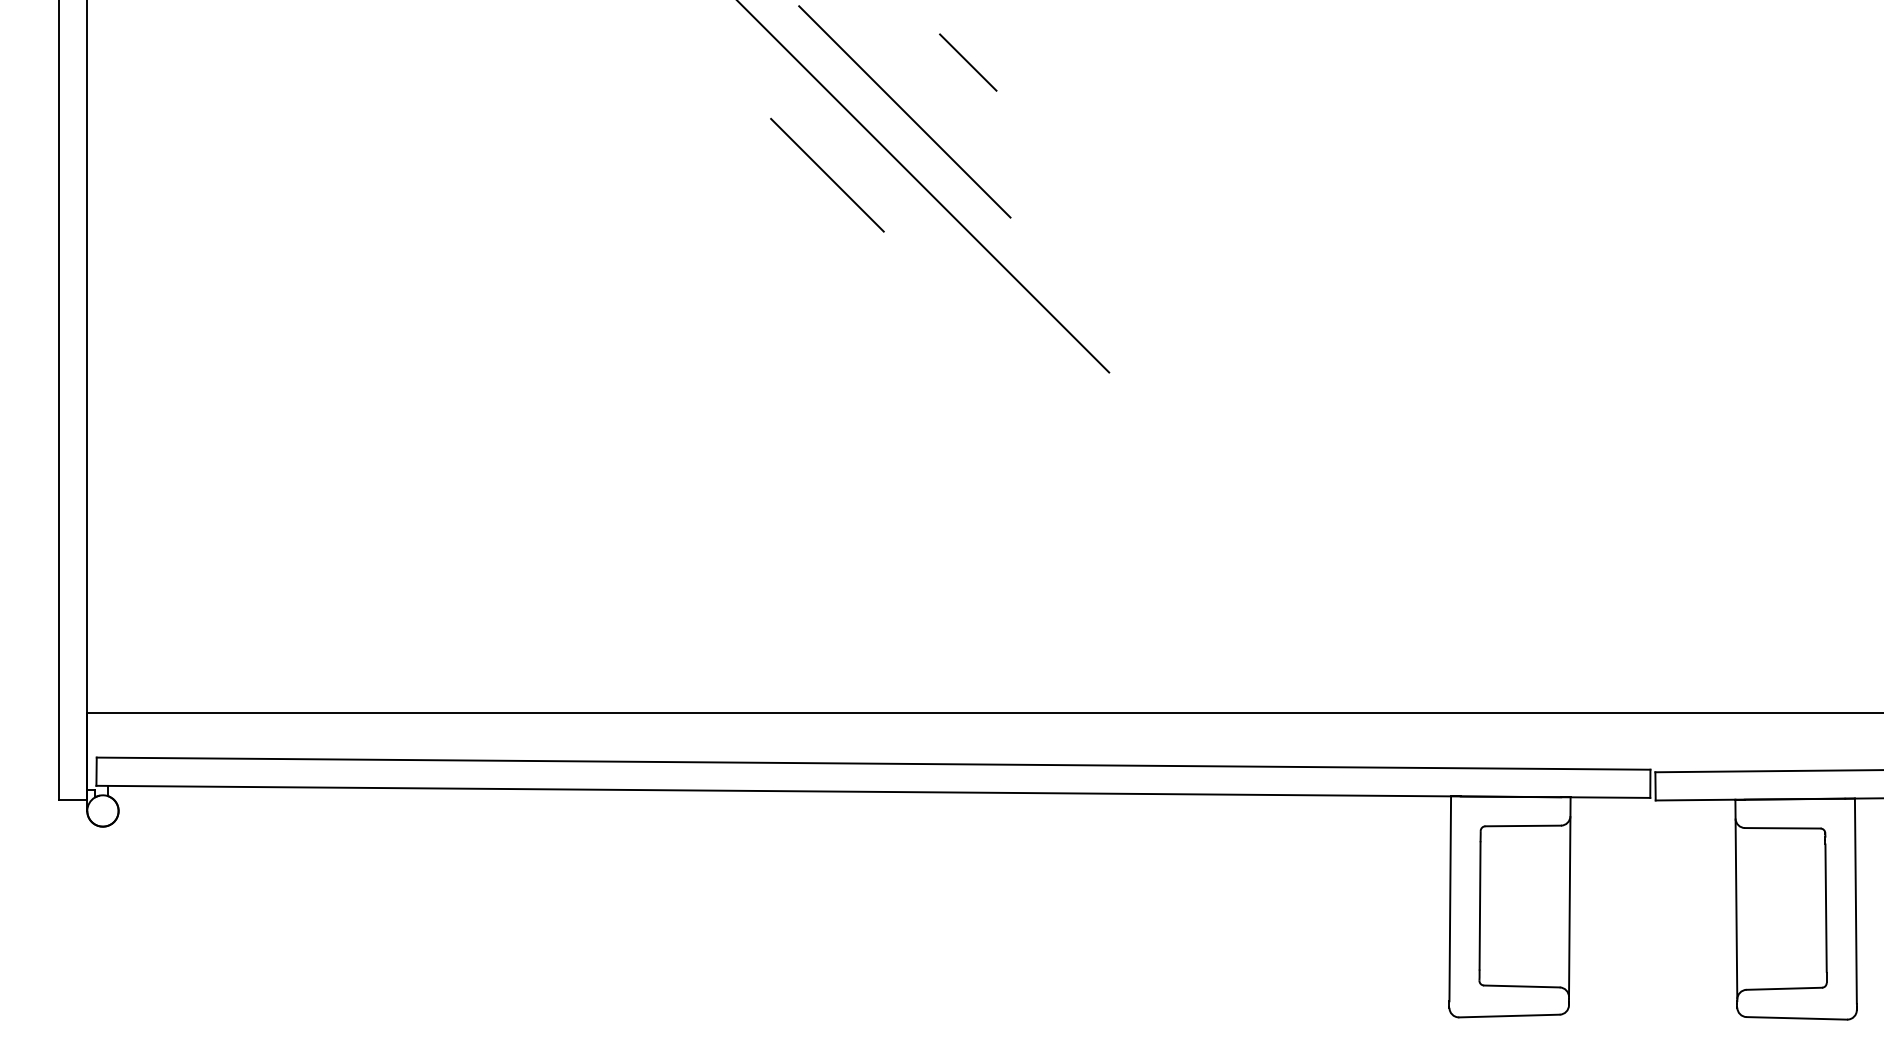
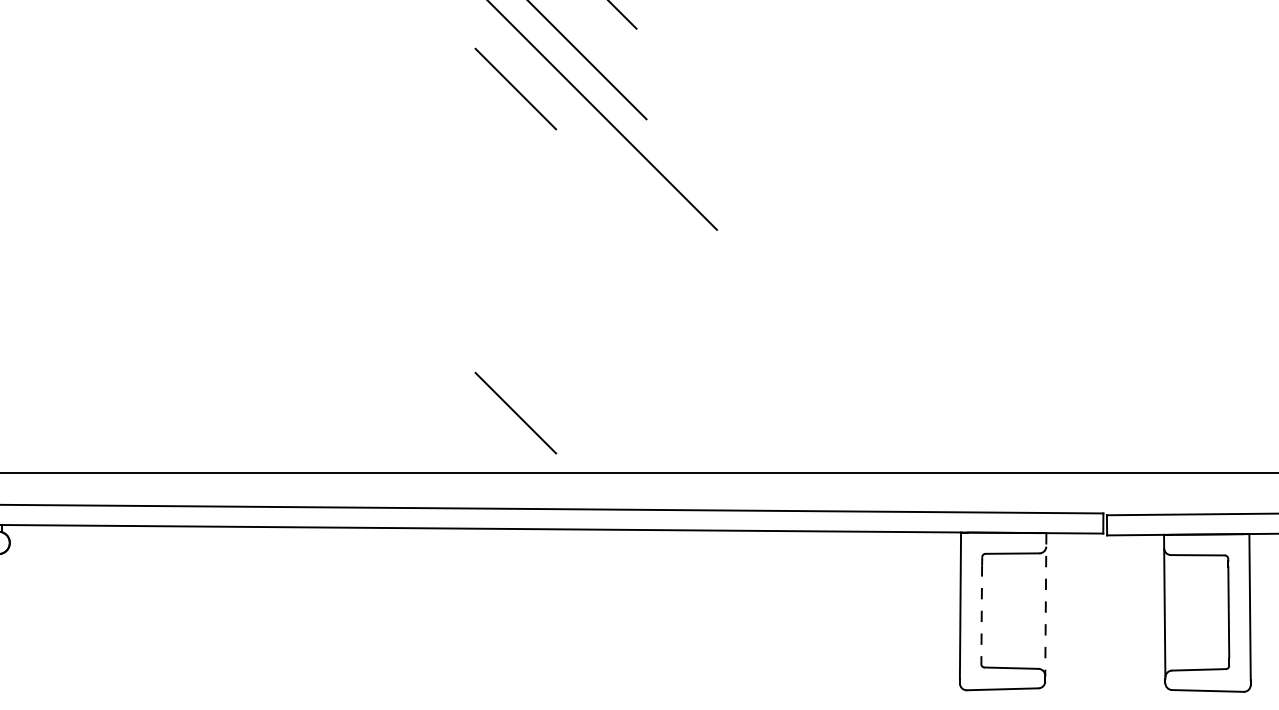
line: (827, 628) -> (515, 412), added
line: (1569, 898) -> (1045, 605), solid -> dashed
line: (1480, 905) -> (982, 610), solid -> dashed

